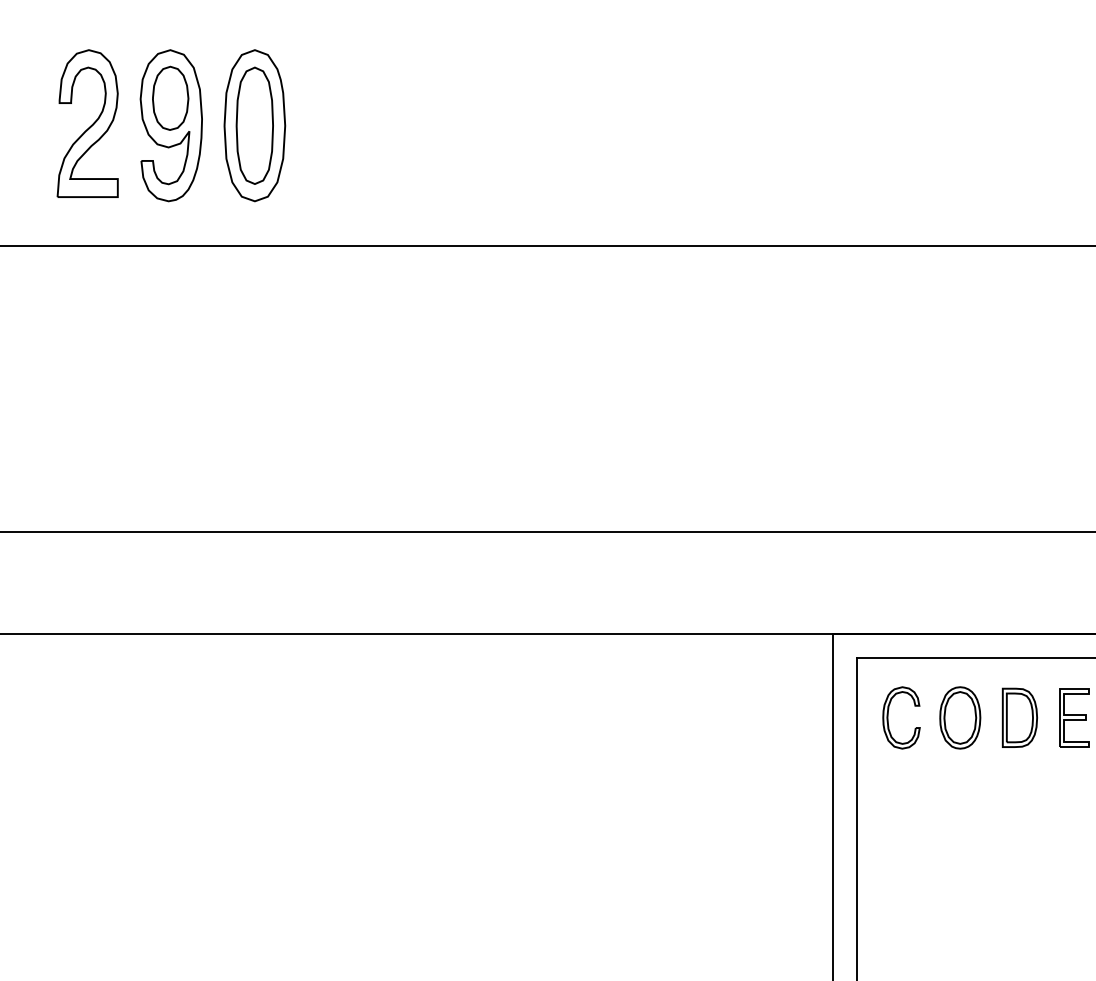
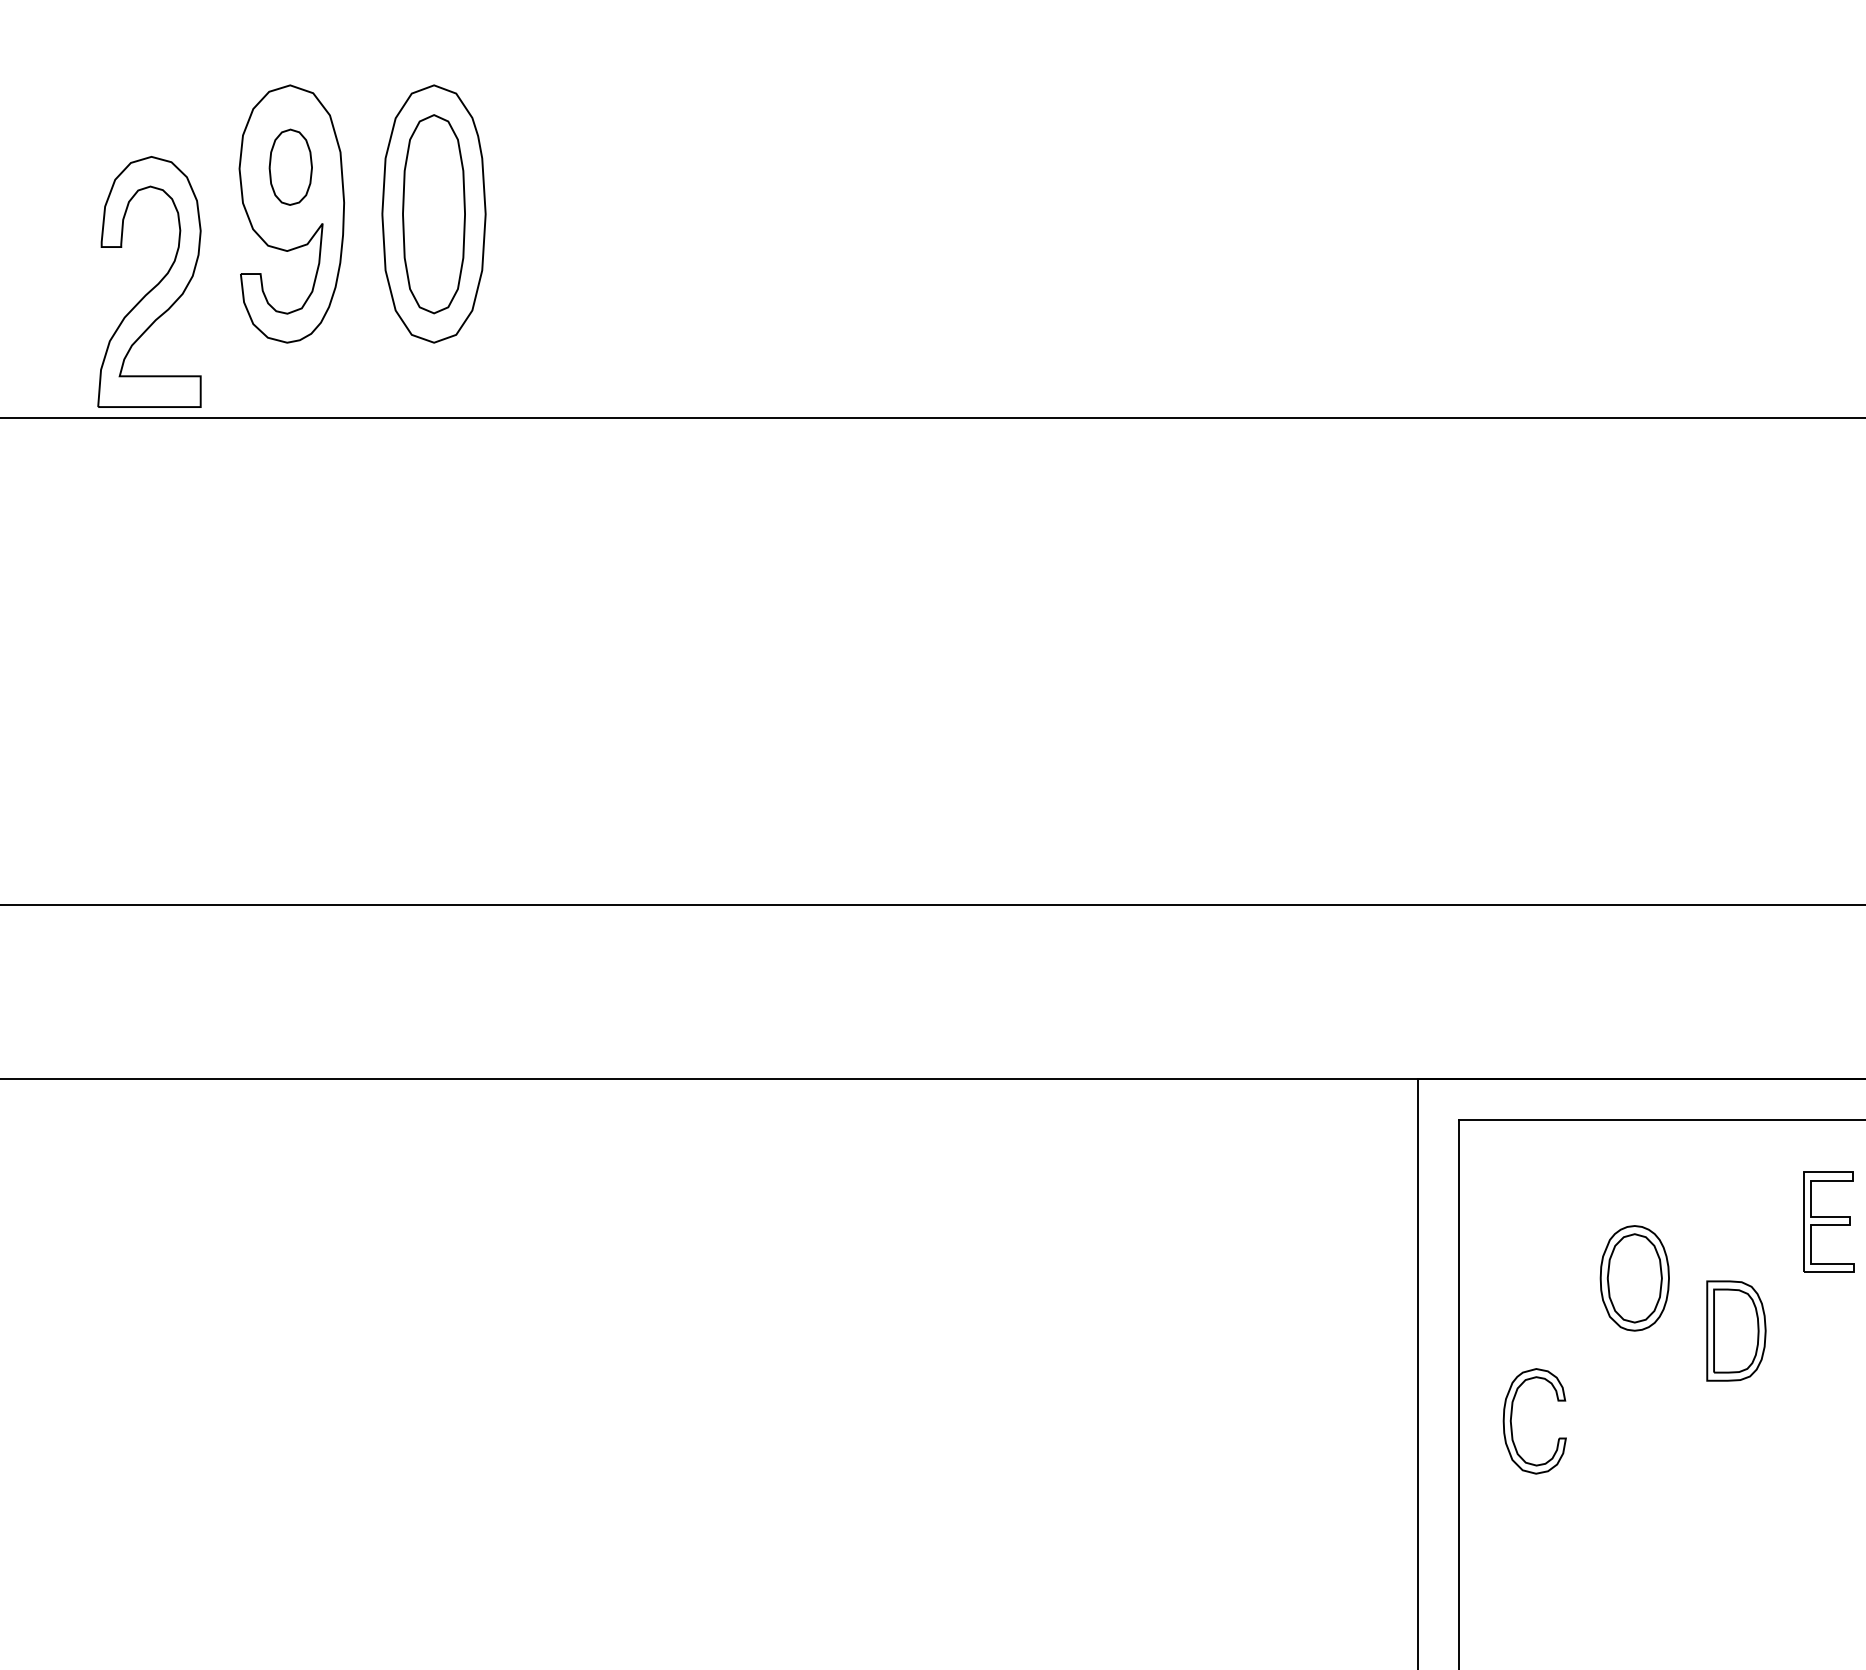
part: (170, 97) -> (290, 165), size x0.7
part: (87, 123) -> (149, 281), moved
part: (888, 717) -> (1512, 1420), moved
part: (960, 717) -> (1635, 1277), moved
part: (1019, 717) -> (1735, 1330), moved

